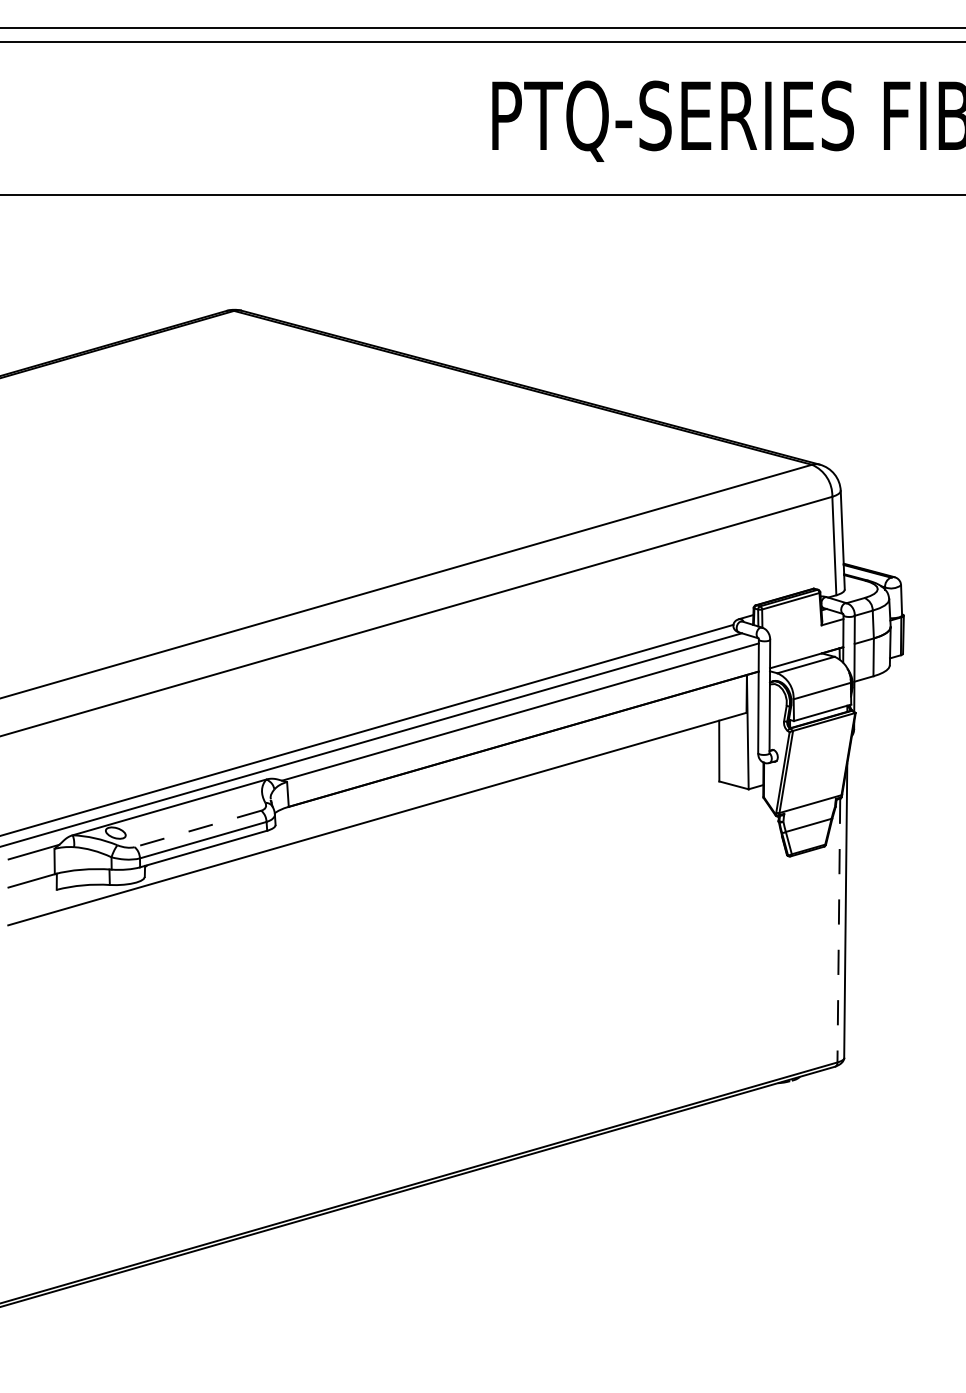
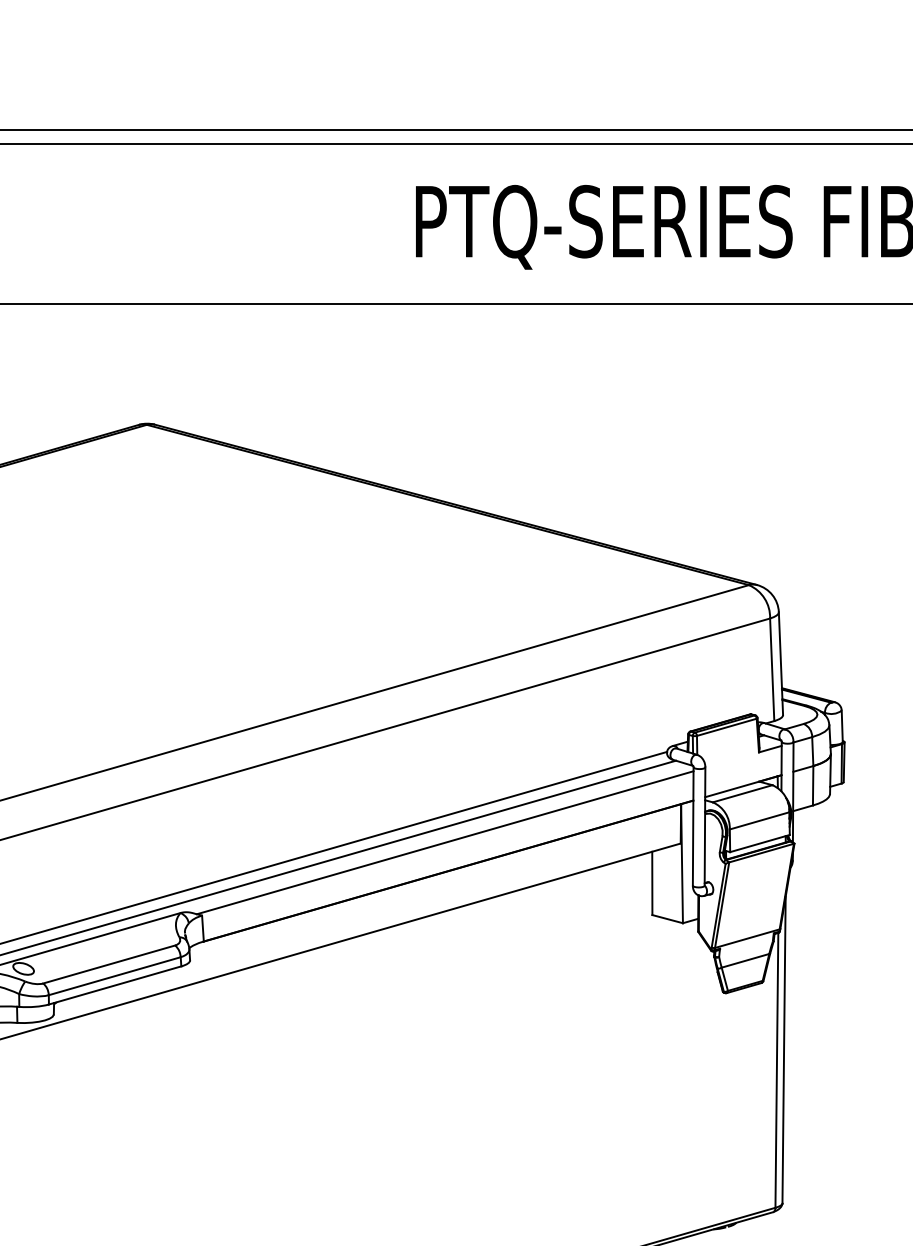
line: (197, 828) -> (108, 964), dashed -> solid
line: (838, 930) -> (776, 1070), dashed -> solid

